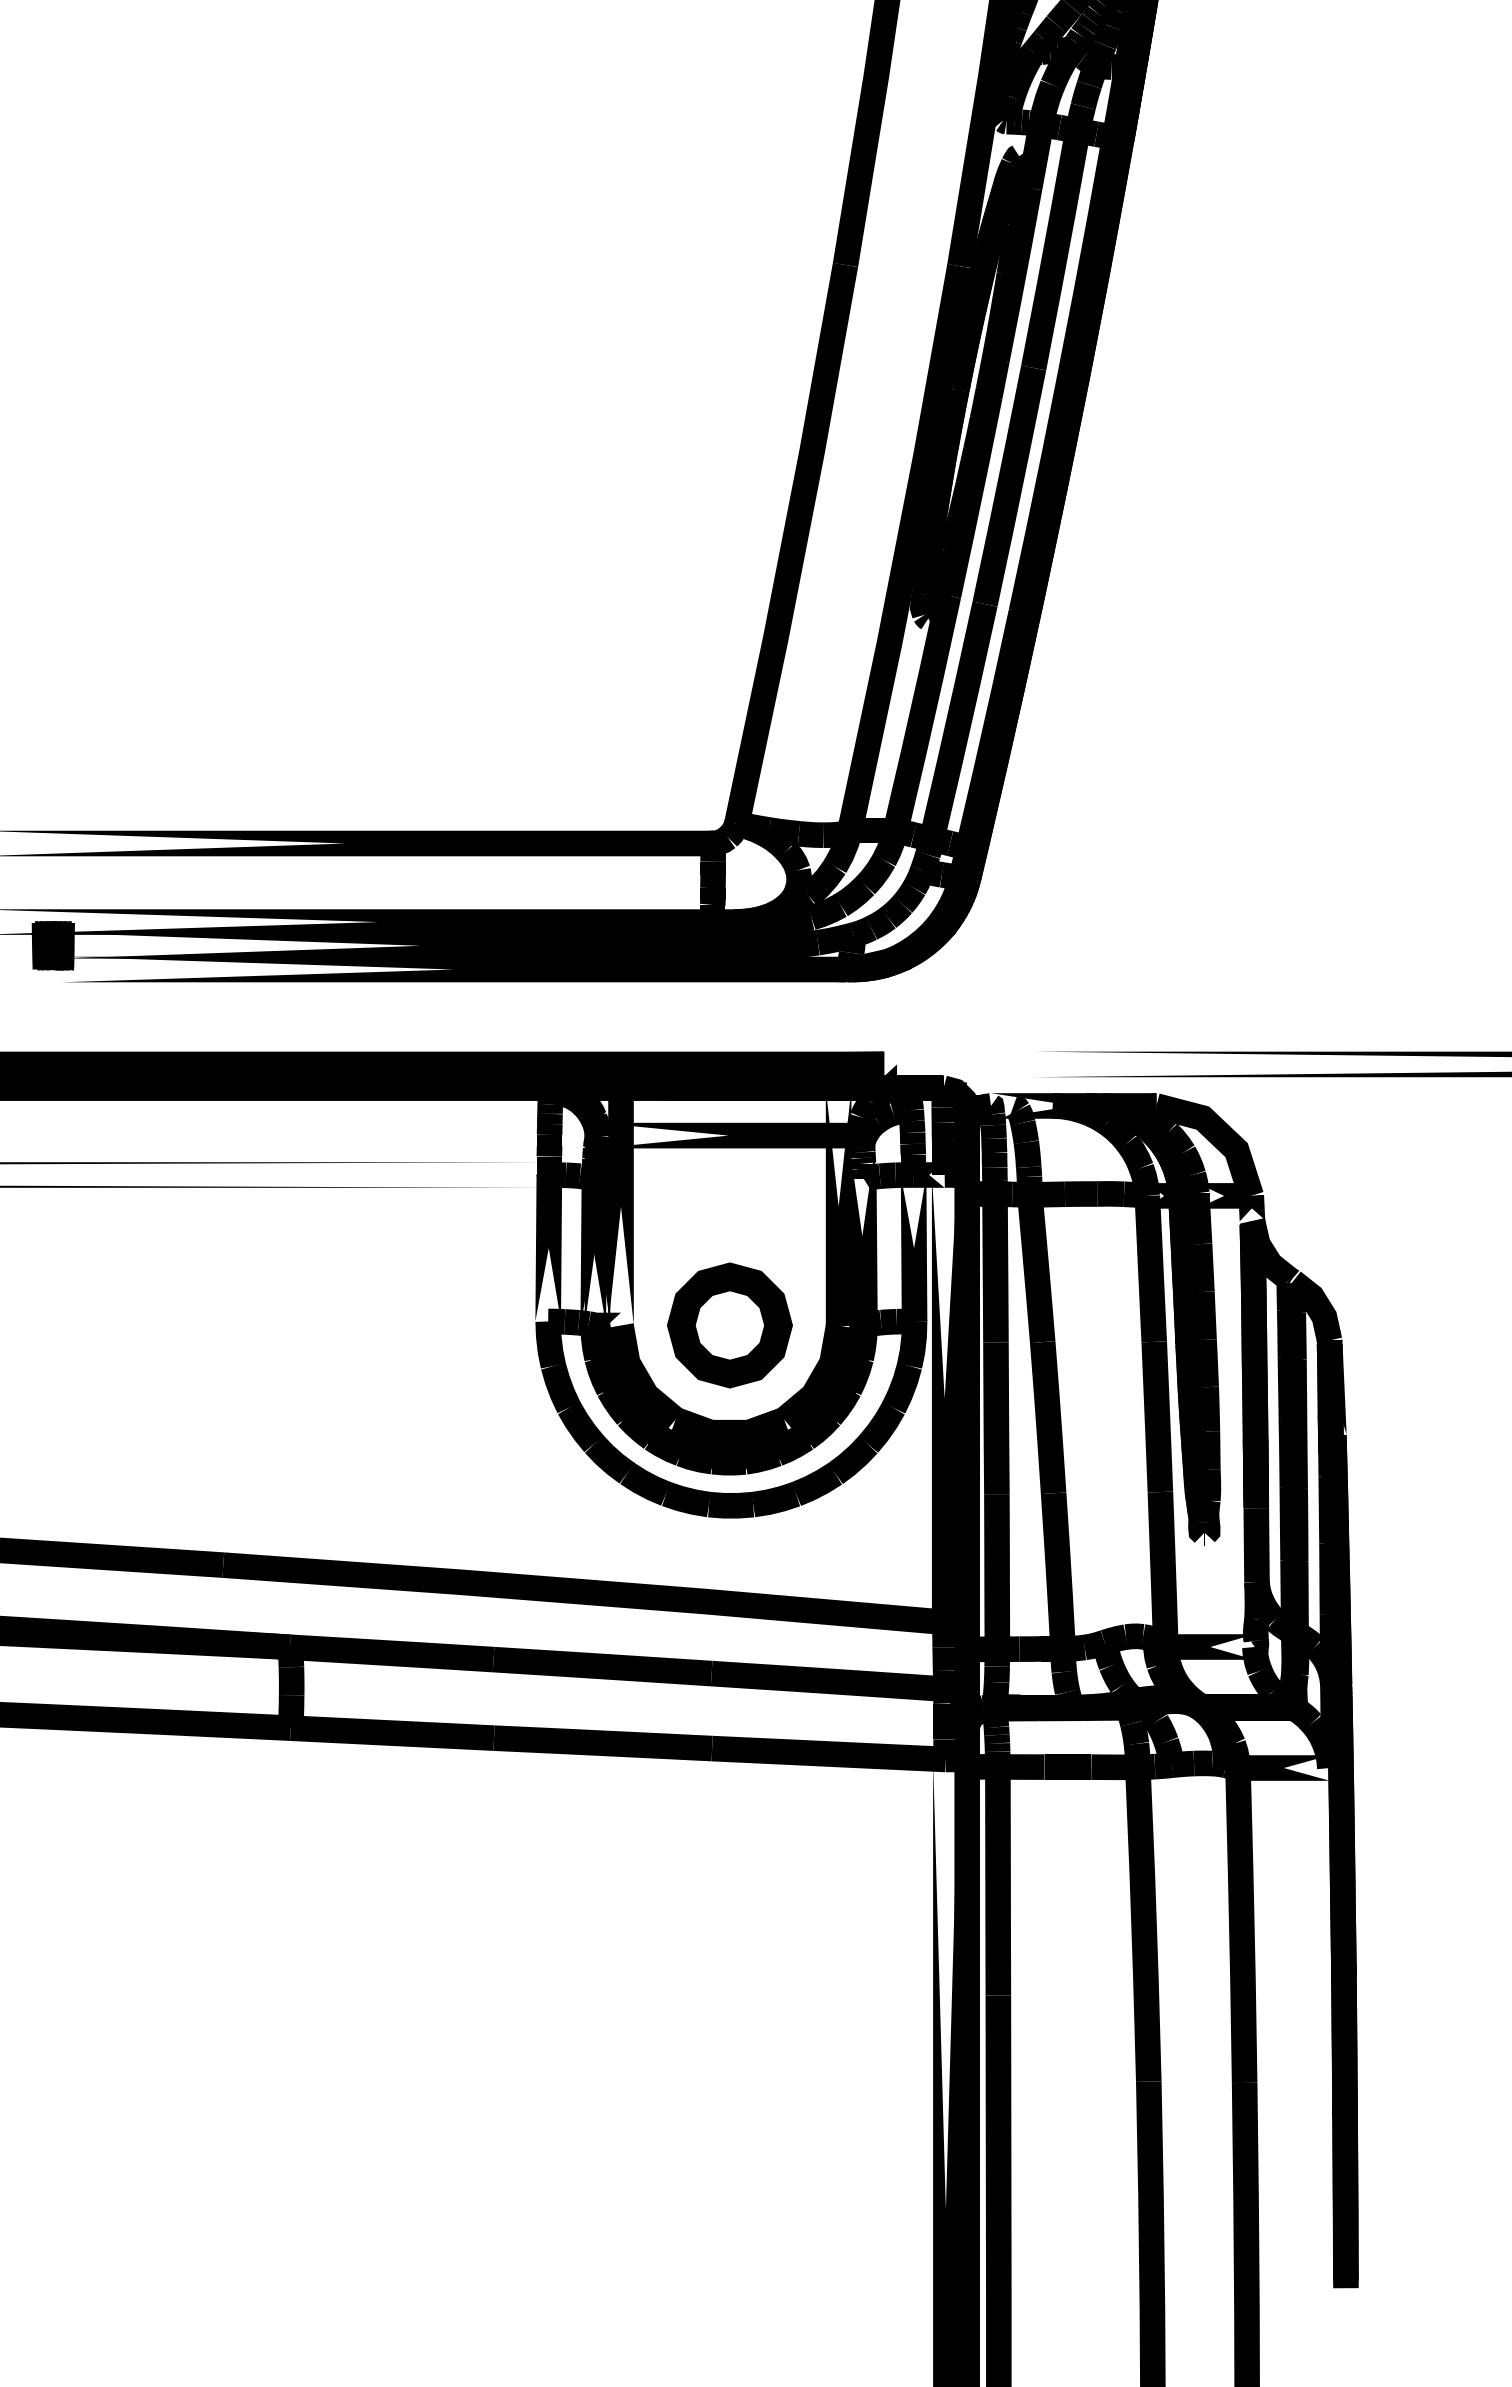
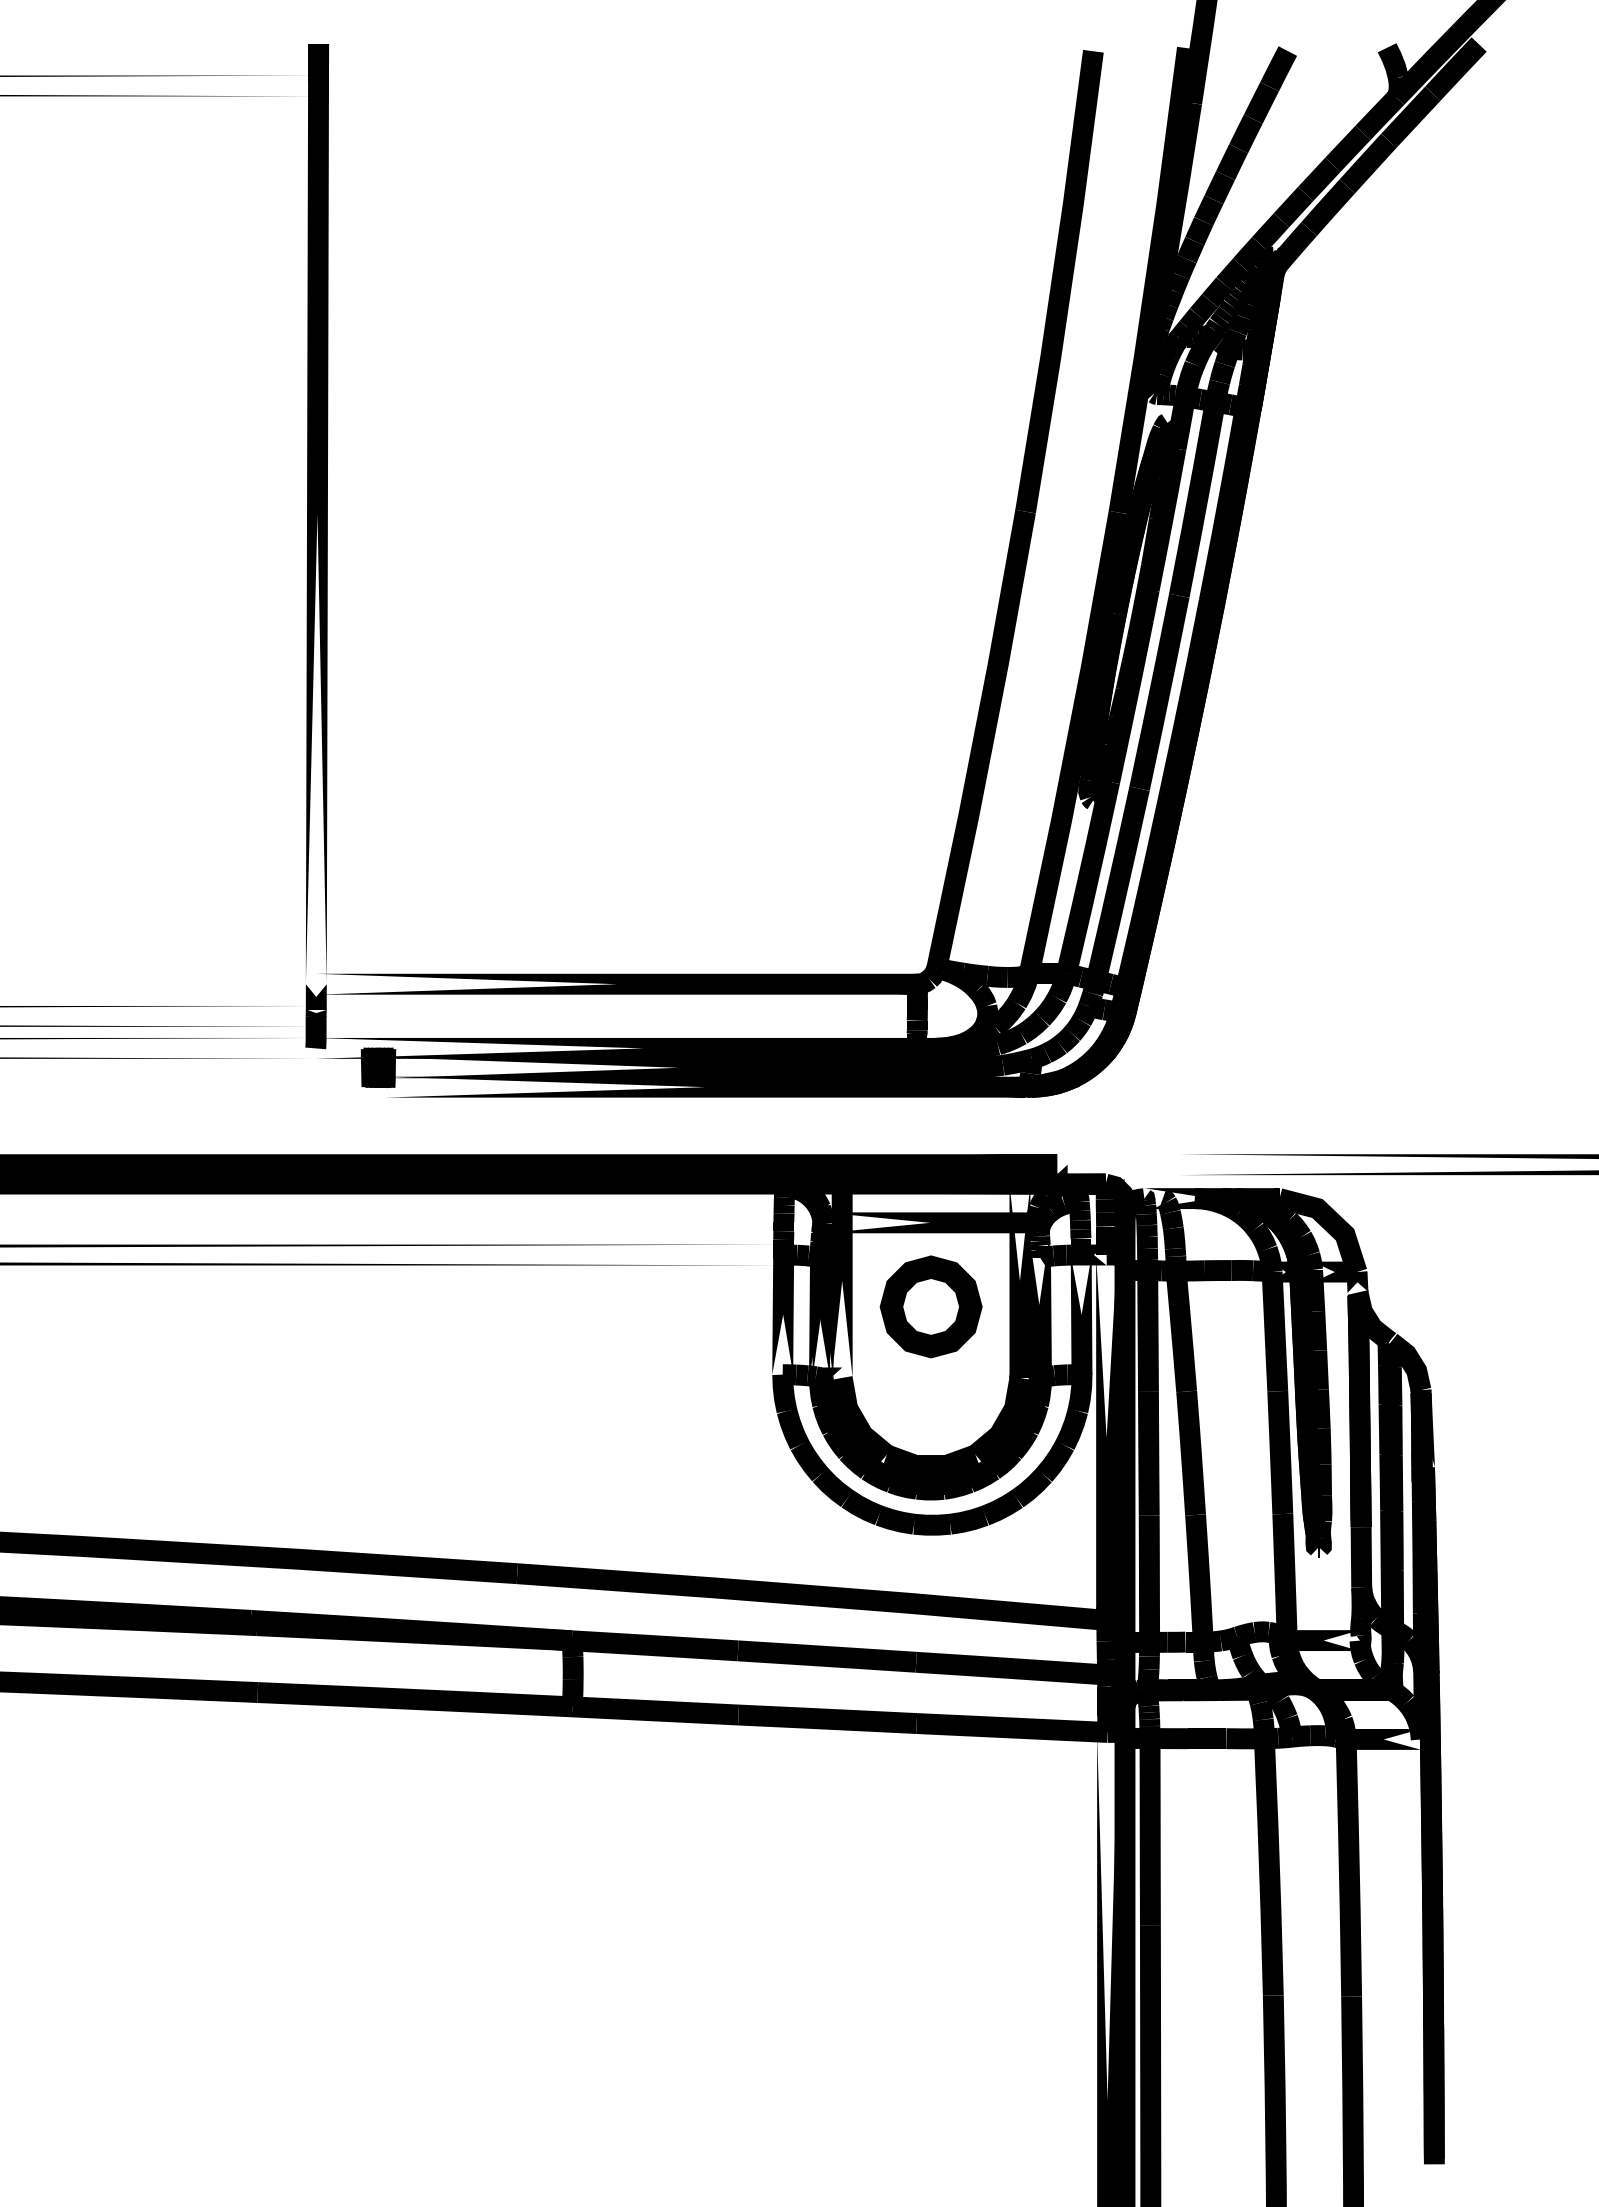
part: (729, 1324) -> (930, 1306), moved

